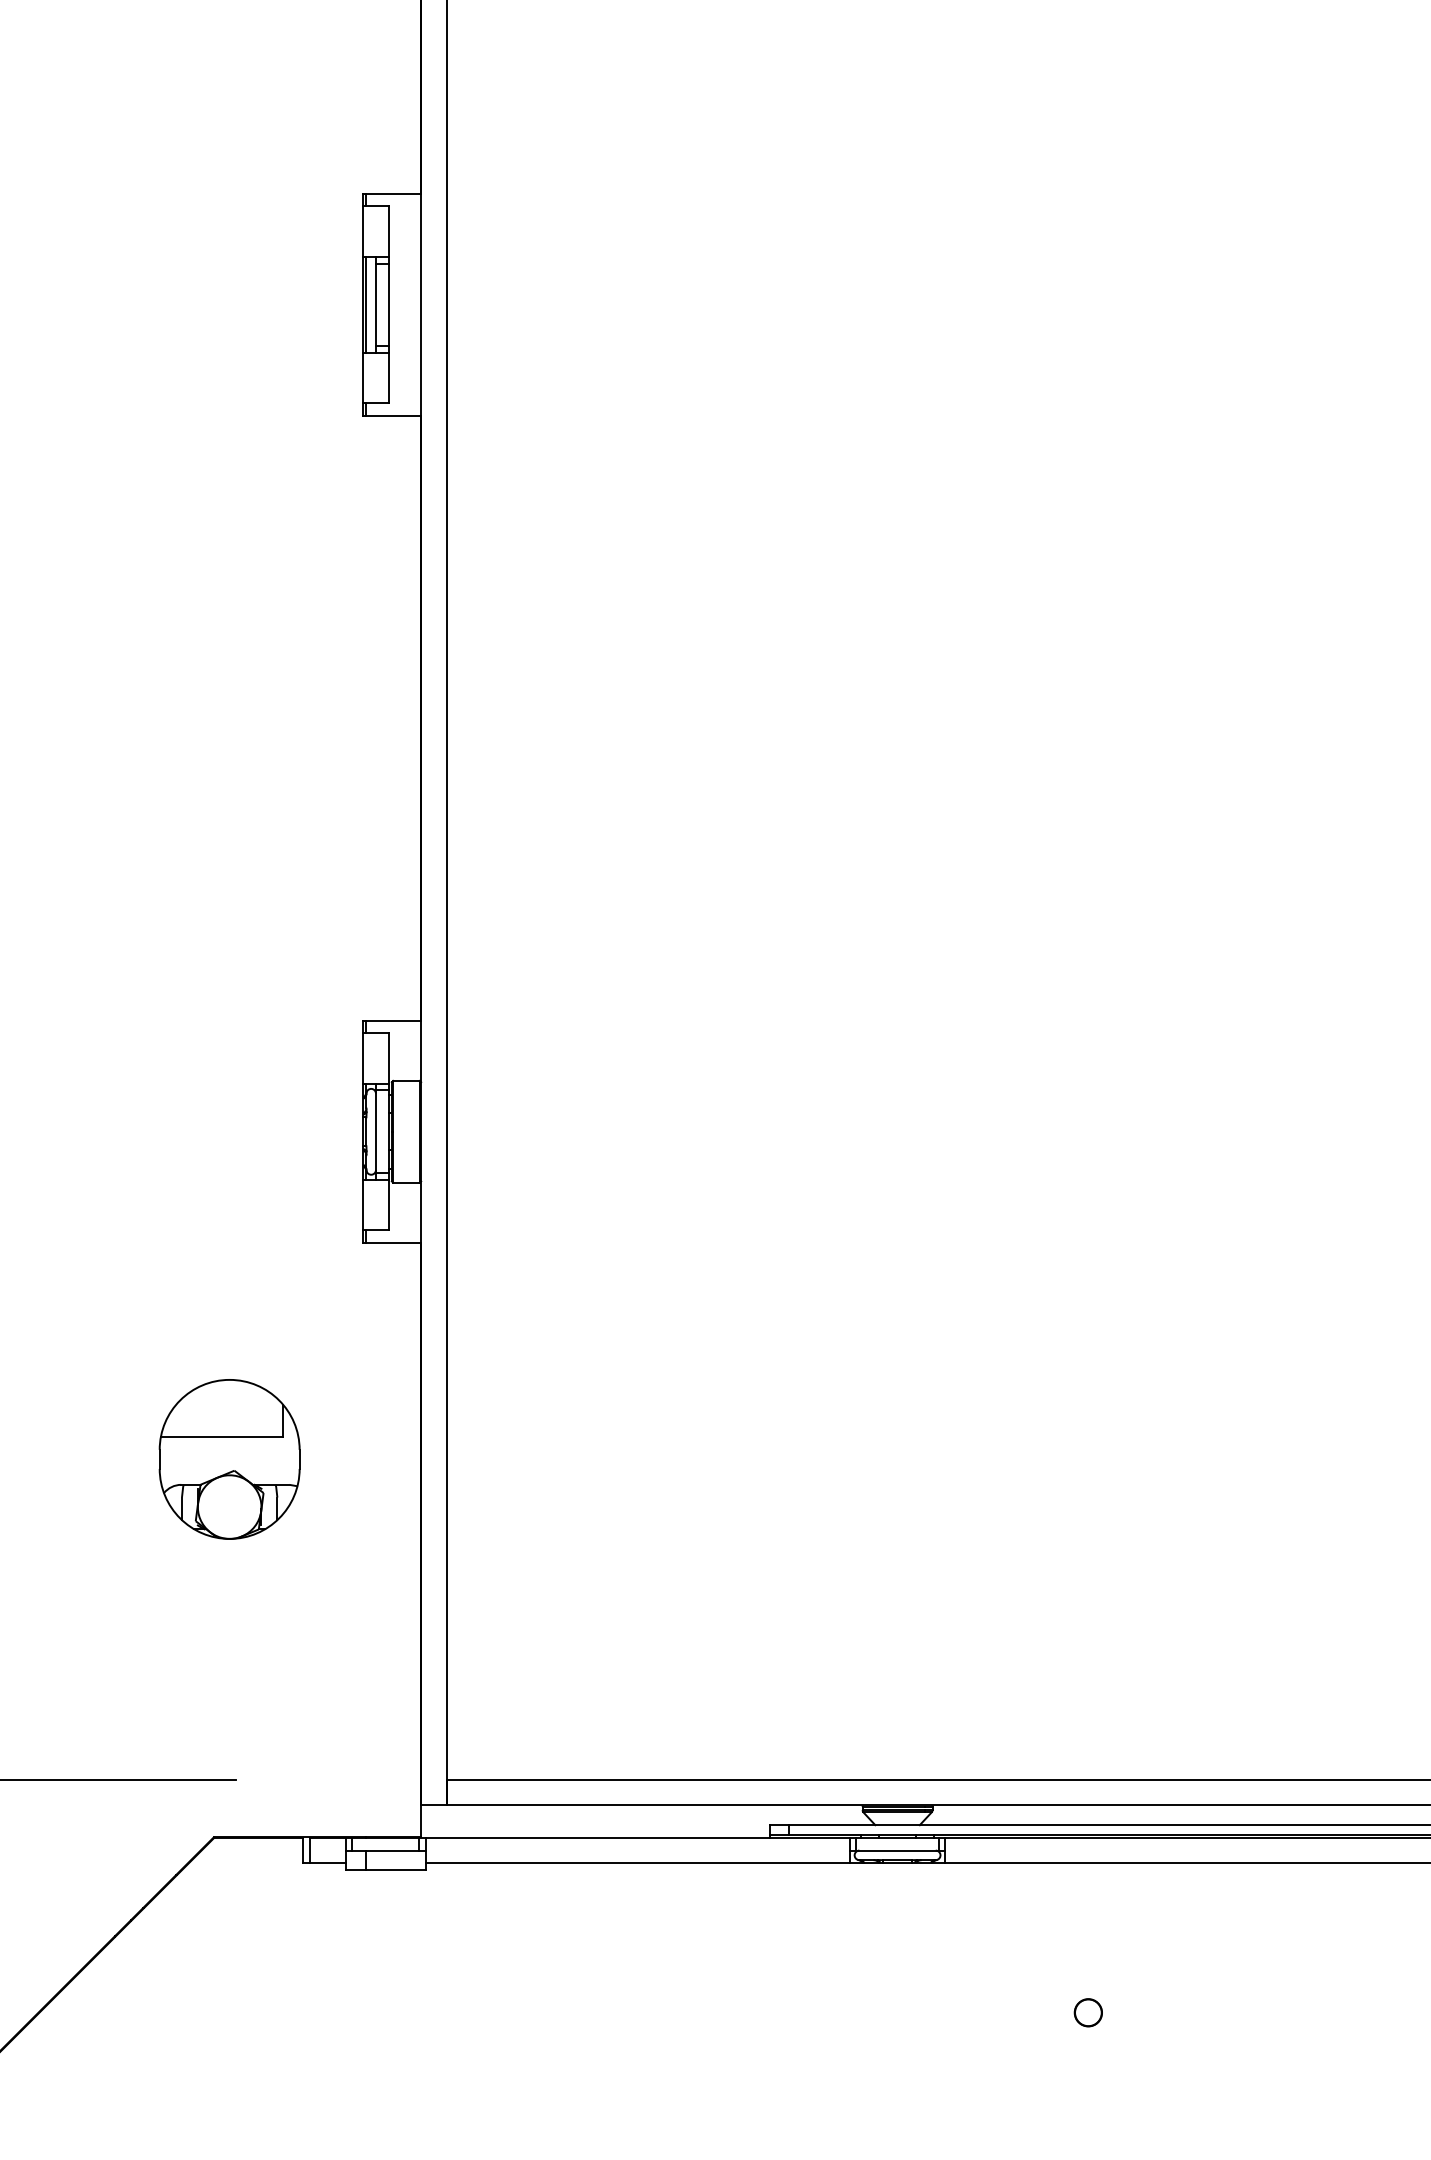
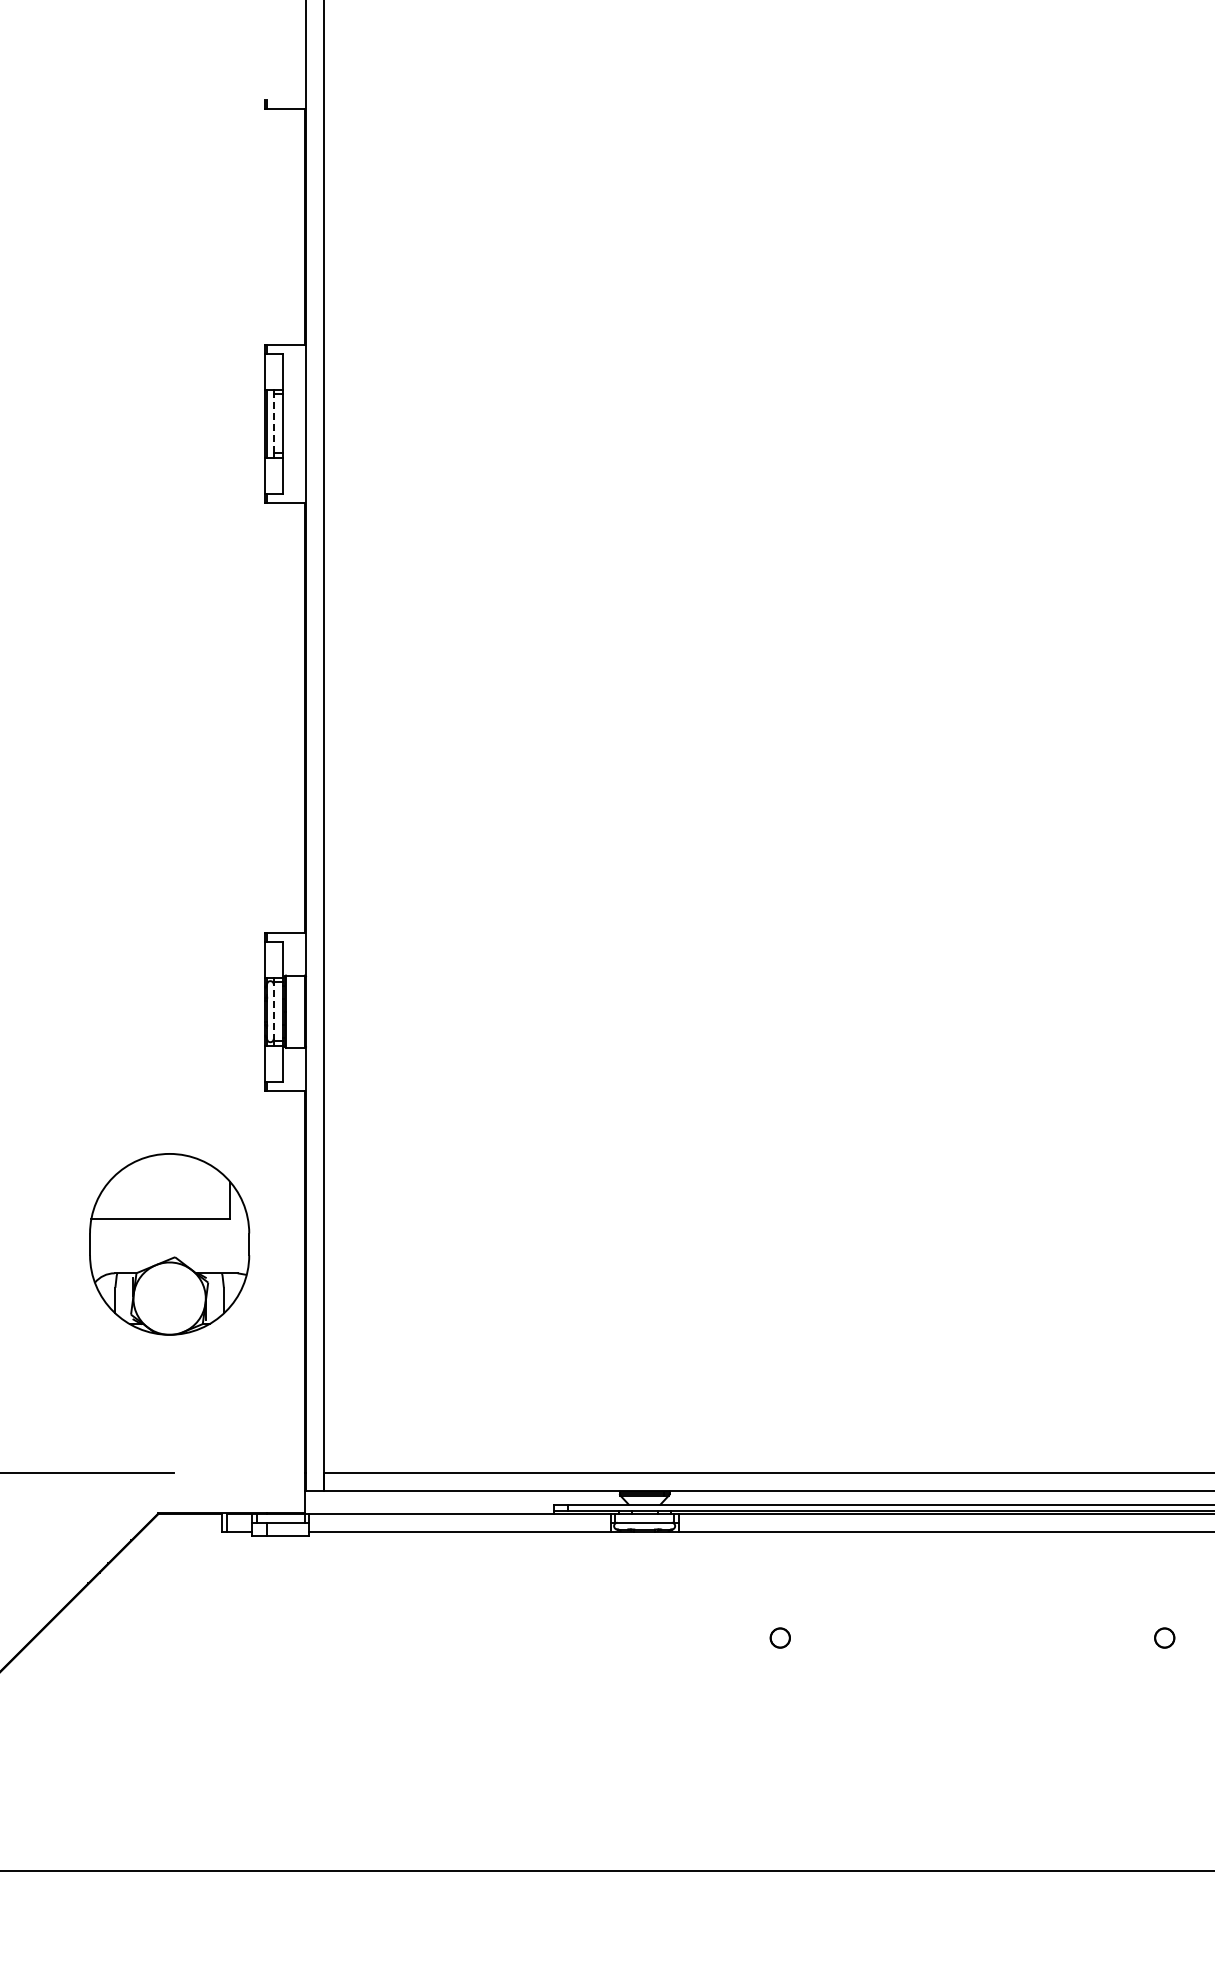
line: (375, 304) -> (273, 423), solid -> dashed
line: (375, 1131) -> (273, 1011), solid -> dashed
part: (229, 1459) -> (169, 1244), size x1.6

